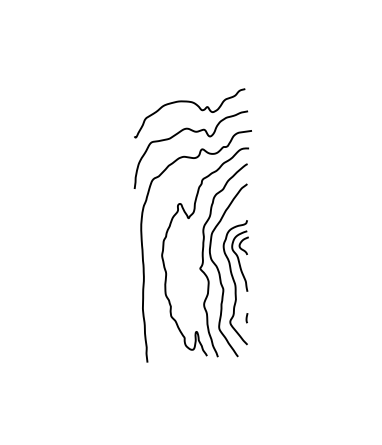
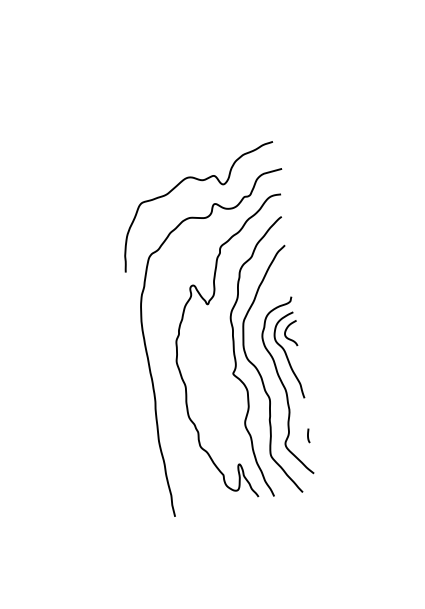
curve: (195, 105) -> (197, 142), removed

